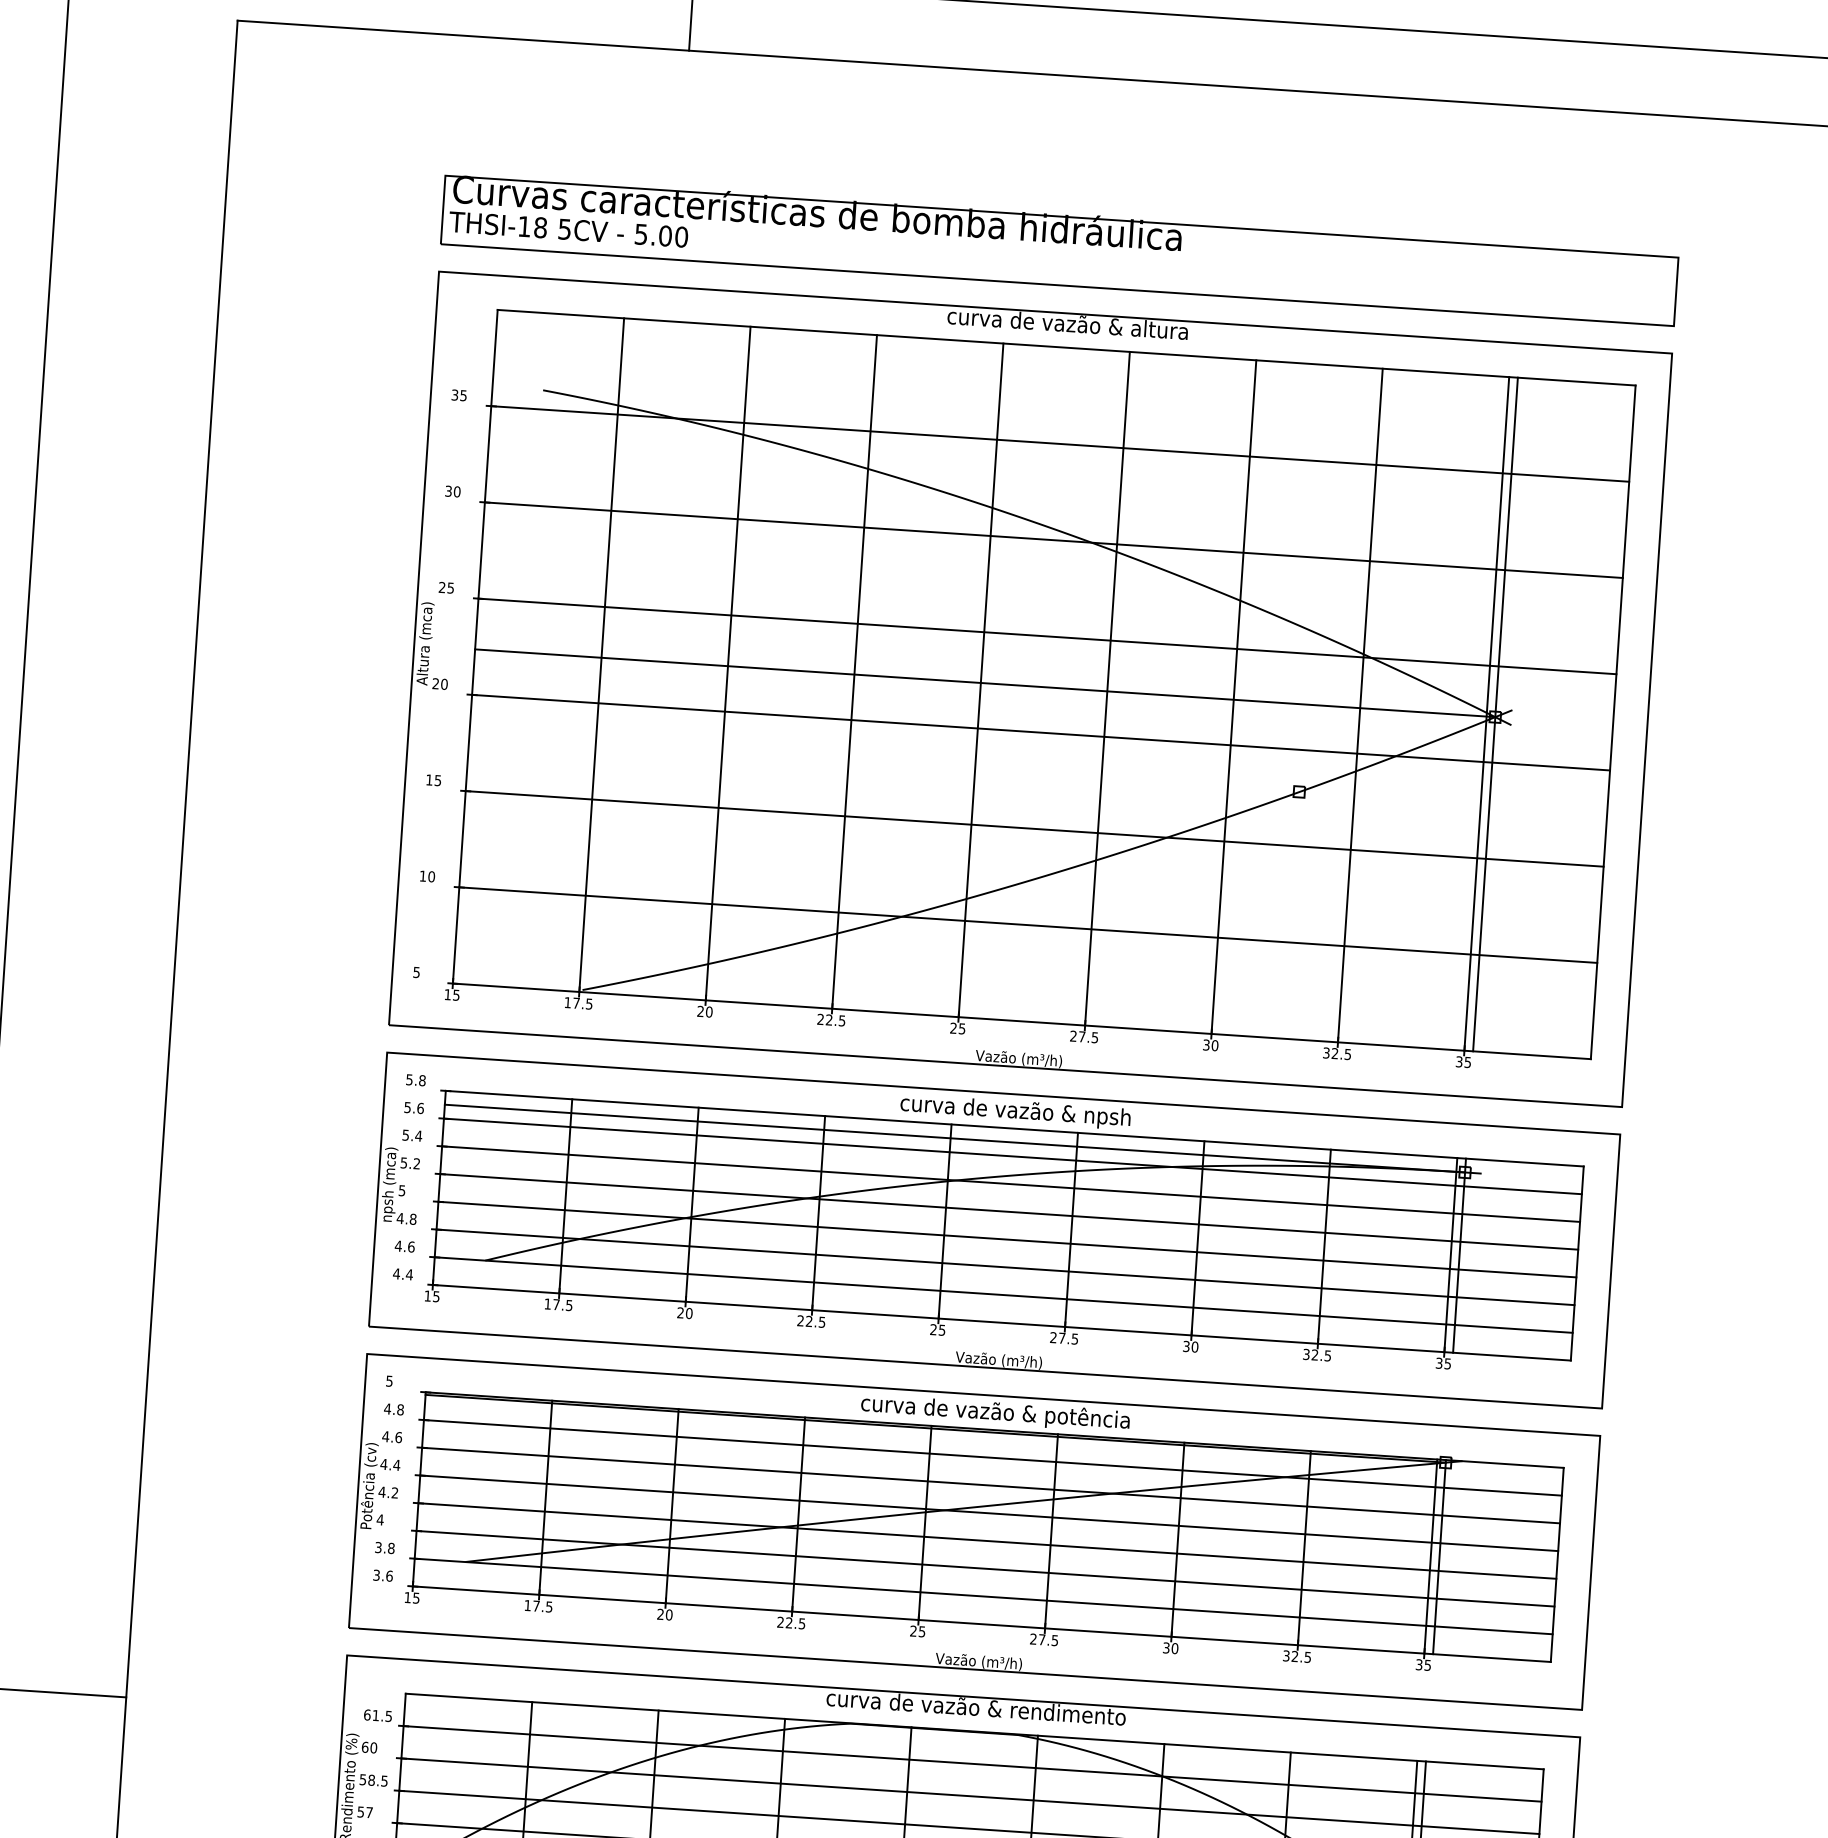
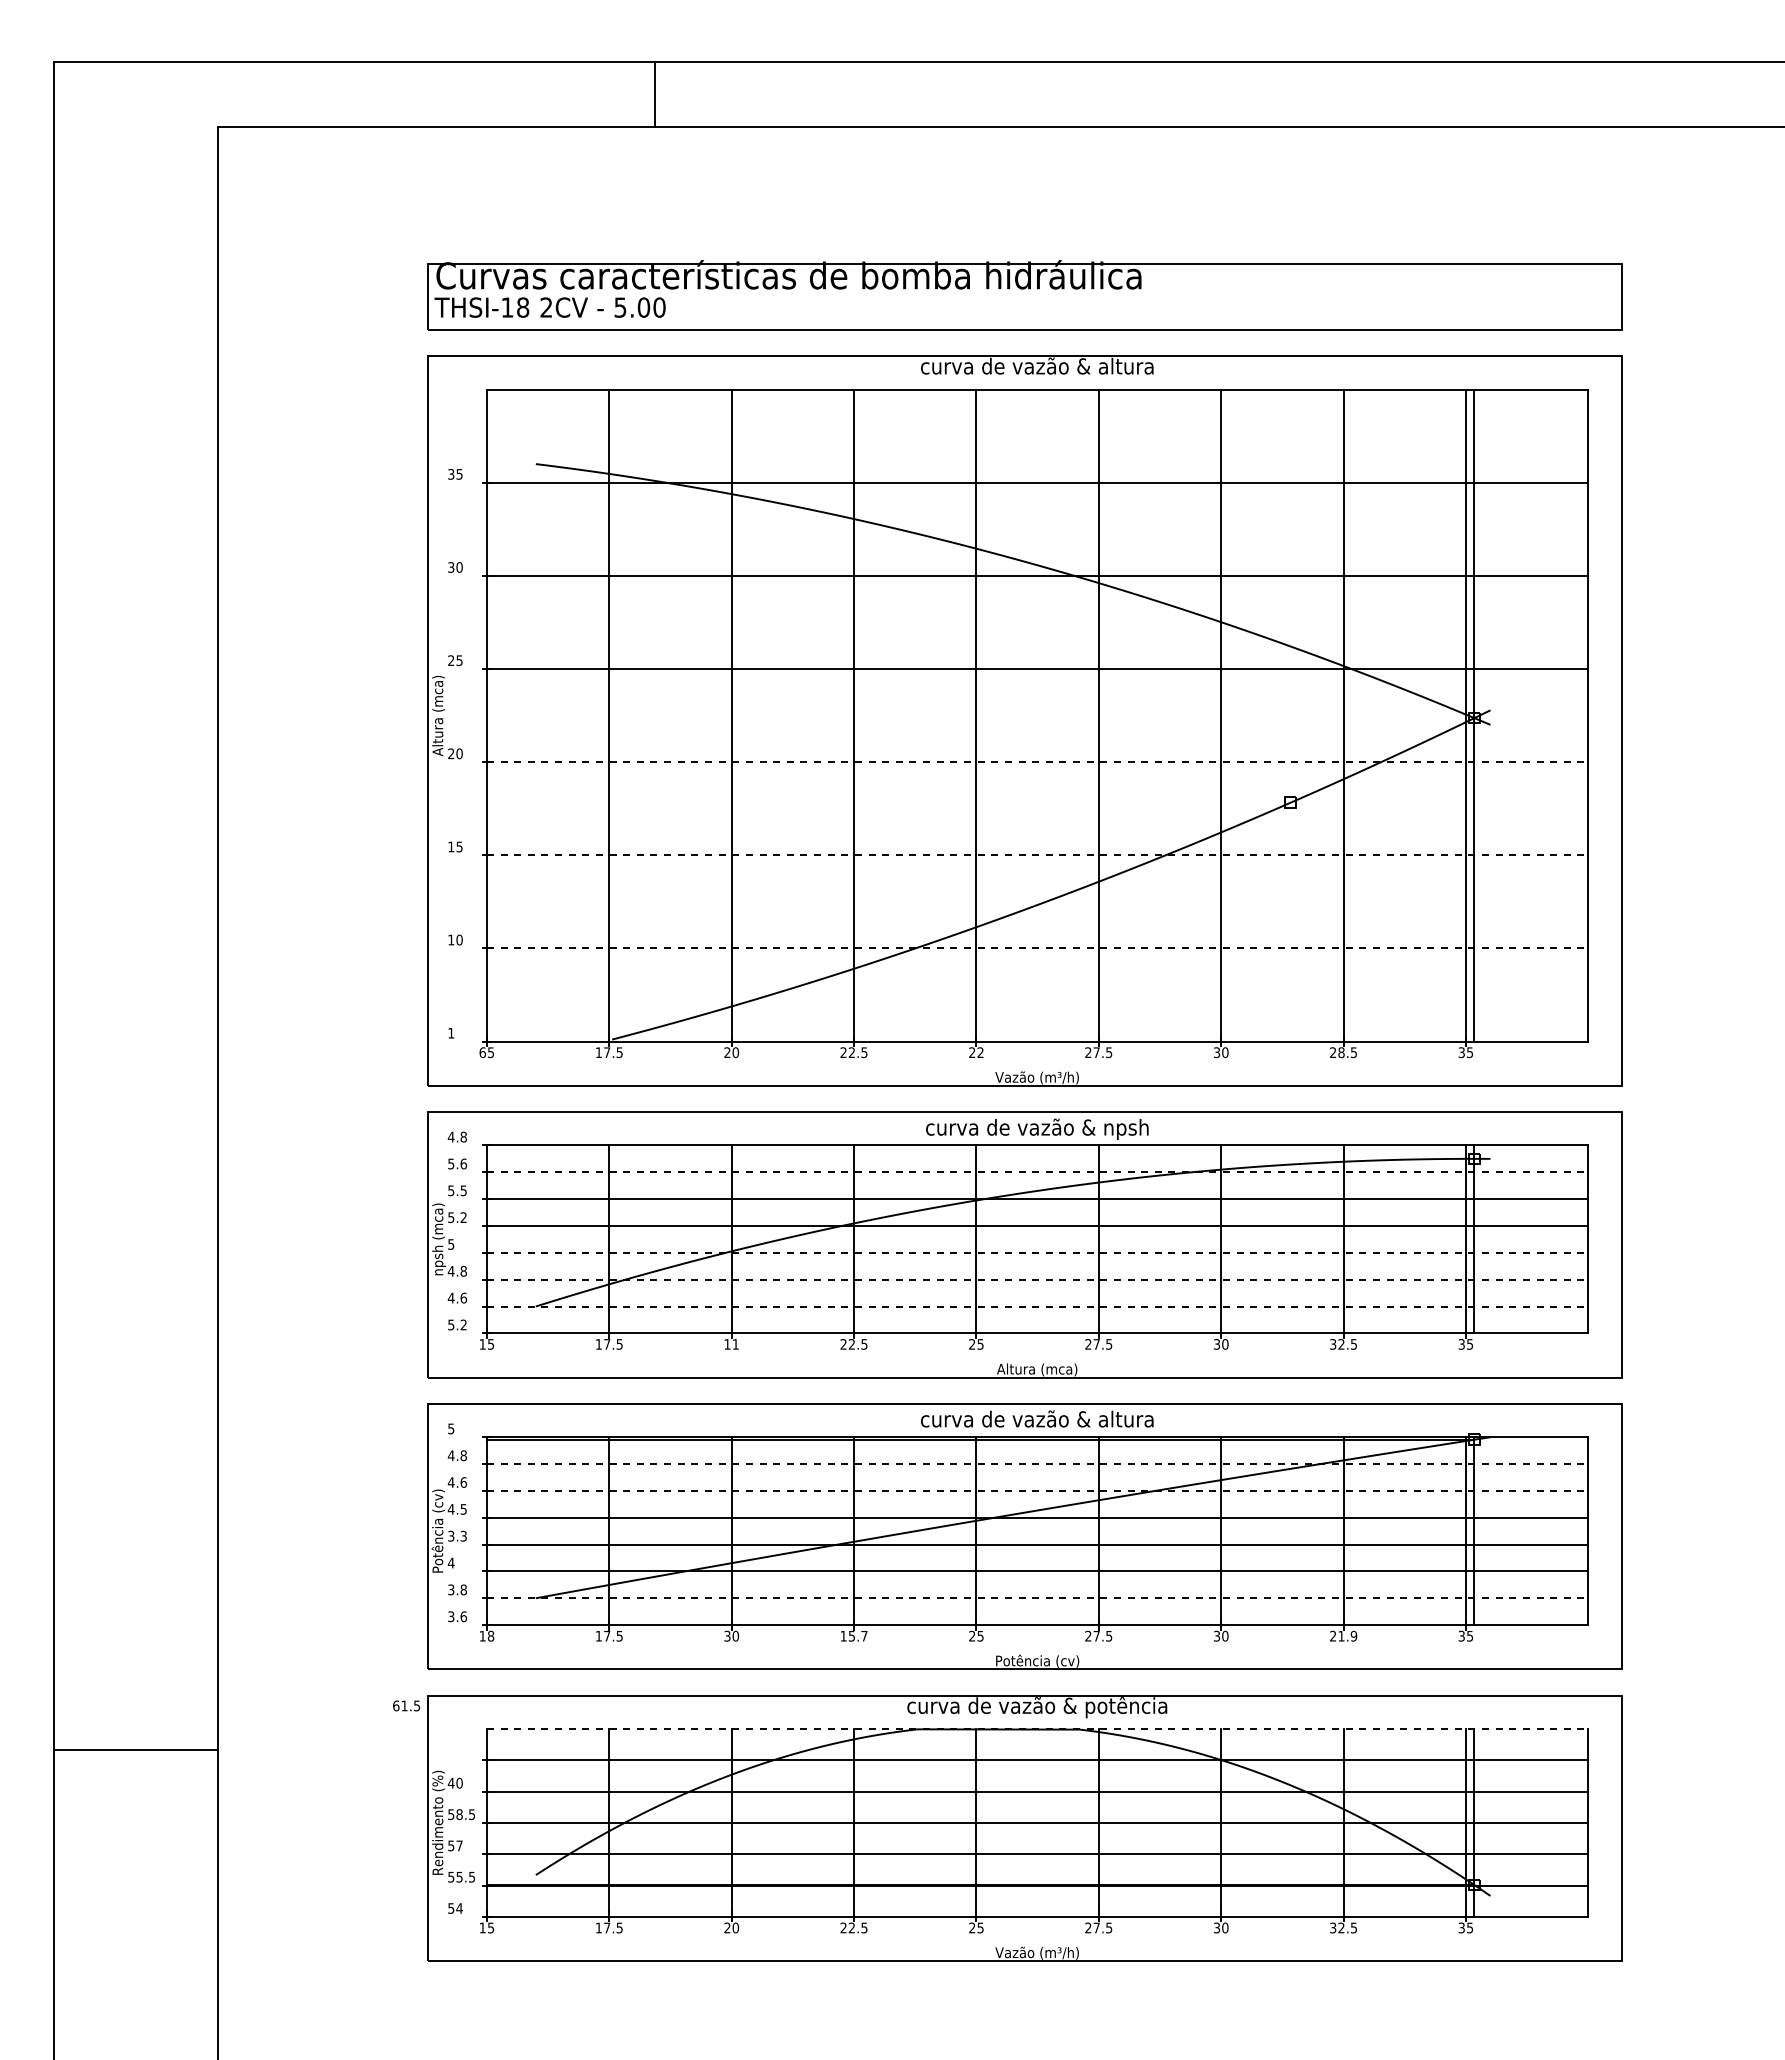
text: (564, 229) -> (546, 307), 5CV -> 2CV
line: (985, 683) -> (980, 718), removed
line: (1040, 733) -> (1037, 762), solid -> dashed
line: (1034, 829) -> (1037, 855), solid -> dashed
line: (1028, 925) -> (1037, 948), solid -> dashed
text: (416, 972) -> (451, 1033), 5 -> 1
text: (447, 994) -> (482, 1052), 15 -> 65
text: (962, 1028) -> (980, 1052), 25 -> 22
text: (1330, 1053) -> (1337, 1052), 32.5 -> 28.5
text: (408, 1079) -> (450, 1136), 5.8 -> 4.8
text: (418, 1135) -> (463, 1190), 5.4 -> 5.5
line: (954, 1138) -> (980, 1158), removed
line: (1012, 1156) -> (1037, 1172), solid -> dashed
line: (1007, 1239) -> (1037, 1252), solid -> dashed
line: (1005, 1267) -> (1037, 1279), solid -> dashed
text: (403, 1273) -> (457, 1324), 4.4 -> 5.2
line: (1003, 1295) -> (1037, 1306), solid -> dashed
text: (684, 1313) -> (731, 1344), 20 -> 11
text: (998, 1360) -> (1036, 1369), Vazão (m³/h) -> Altura (mca)
text: (995, 1412) -> (1037, 1420), curva de vazão & potência -> curva de vazão & altura
line: (992, 1458) -> (1037, 1464), solid -> dashed
text: (396, 1465) -> (463, 1509), 4.4 -> 4.5
line: (990, 1485) -> (1037, 1490), solid -> dashed
text: (387, 1491) -> (456, 1535), 4.2 -> 3.3
line: (983, 1596) -> (1037, 1598), solid -> dashed
text: (415, 1597) -> (490, 1635), 15 -> 18
text: (660, 1614) -> (727, 1636), 20 -> 30
text: (790, 1622) -> (853, 1635), 22.5 -> 15.7
text: (1297, 1655) -> (1343, 1635), 32.5 -> 21.9
text: (979, 1660) -> (1037, 1660), Vazão (m³/h) -> Potência (cv)
text: (976, 1709) -> (1037, 1707), curva de vazão & rendimento -> curva de vazão & potência
text: (377, 1715) -> (406, 1705), moved
line: (974, 1731) -> (1037, 1728), solid -> dashed
text: (364, 1746) -> (450, 1782), 60 -> 40

